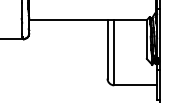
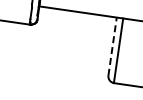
line: (107, 48) -> (112, 45), solid -> dashed

